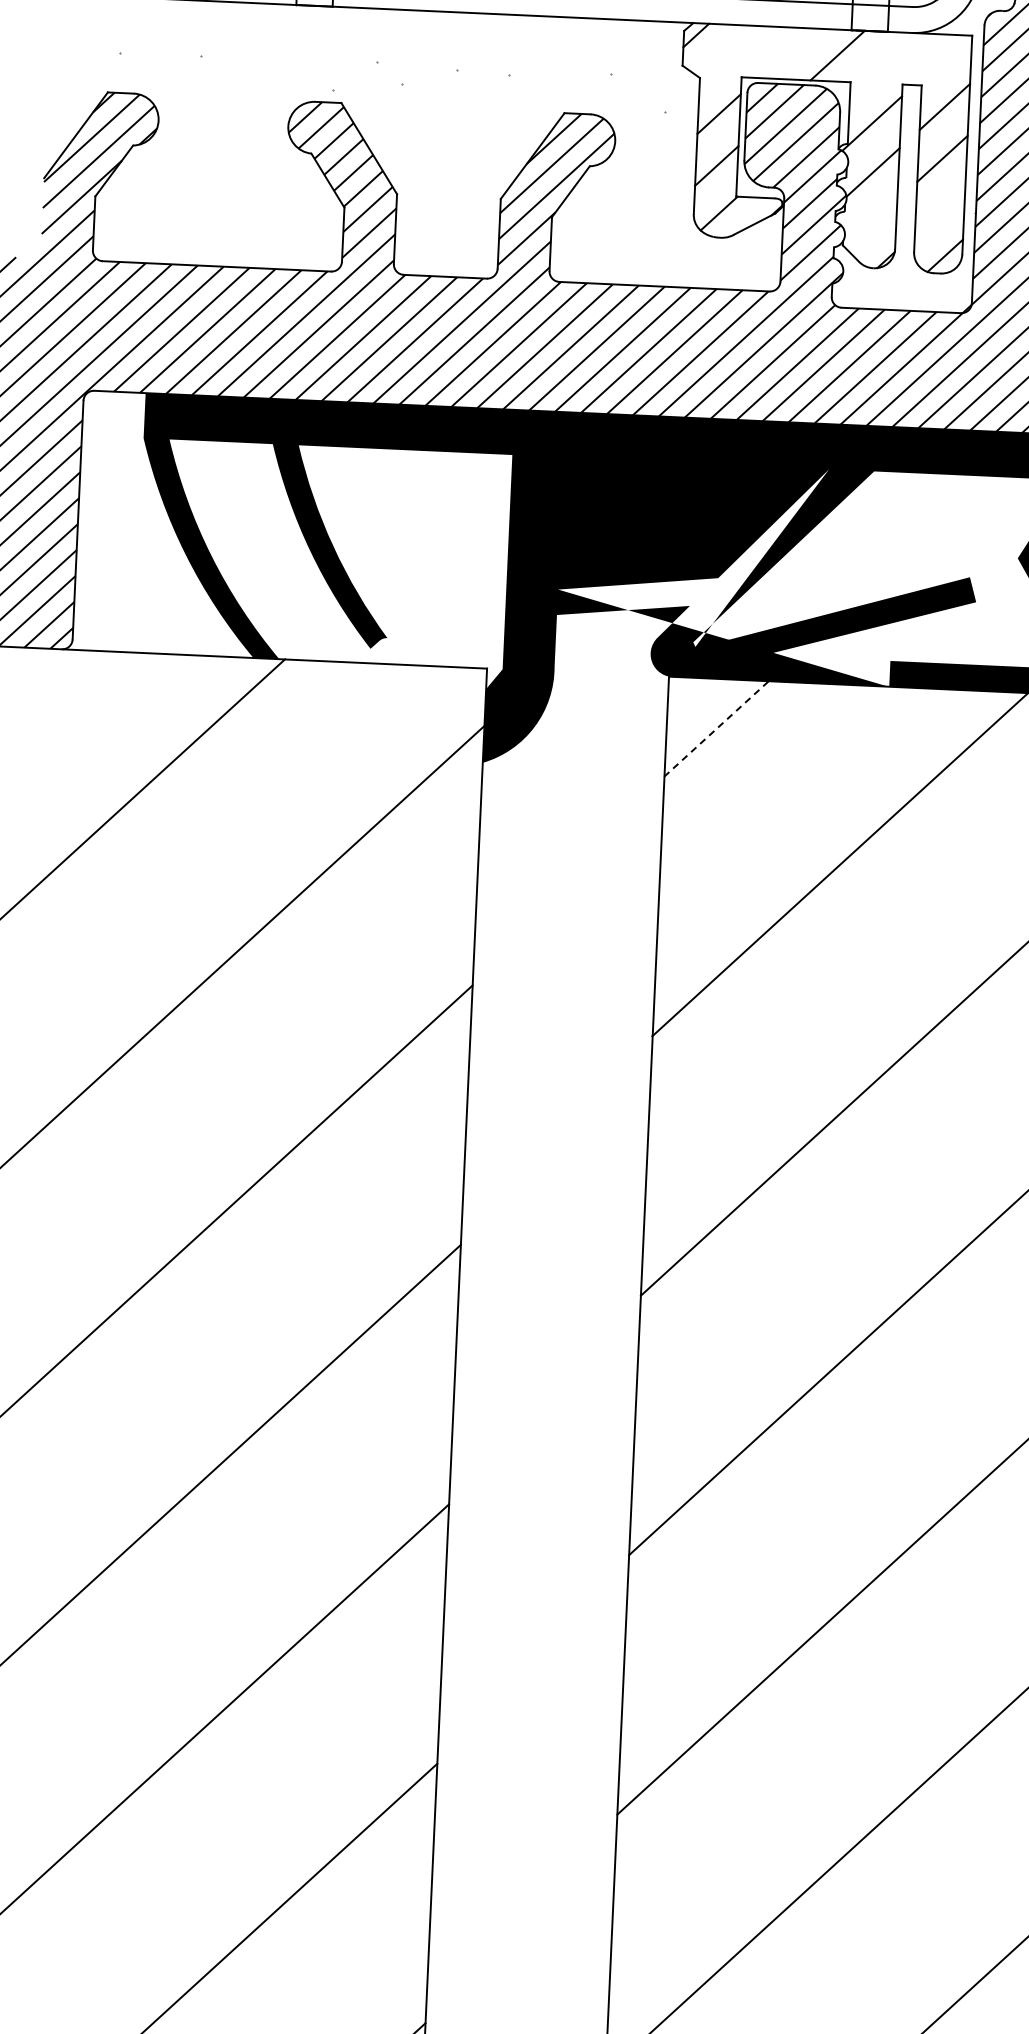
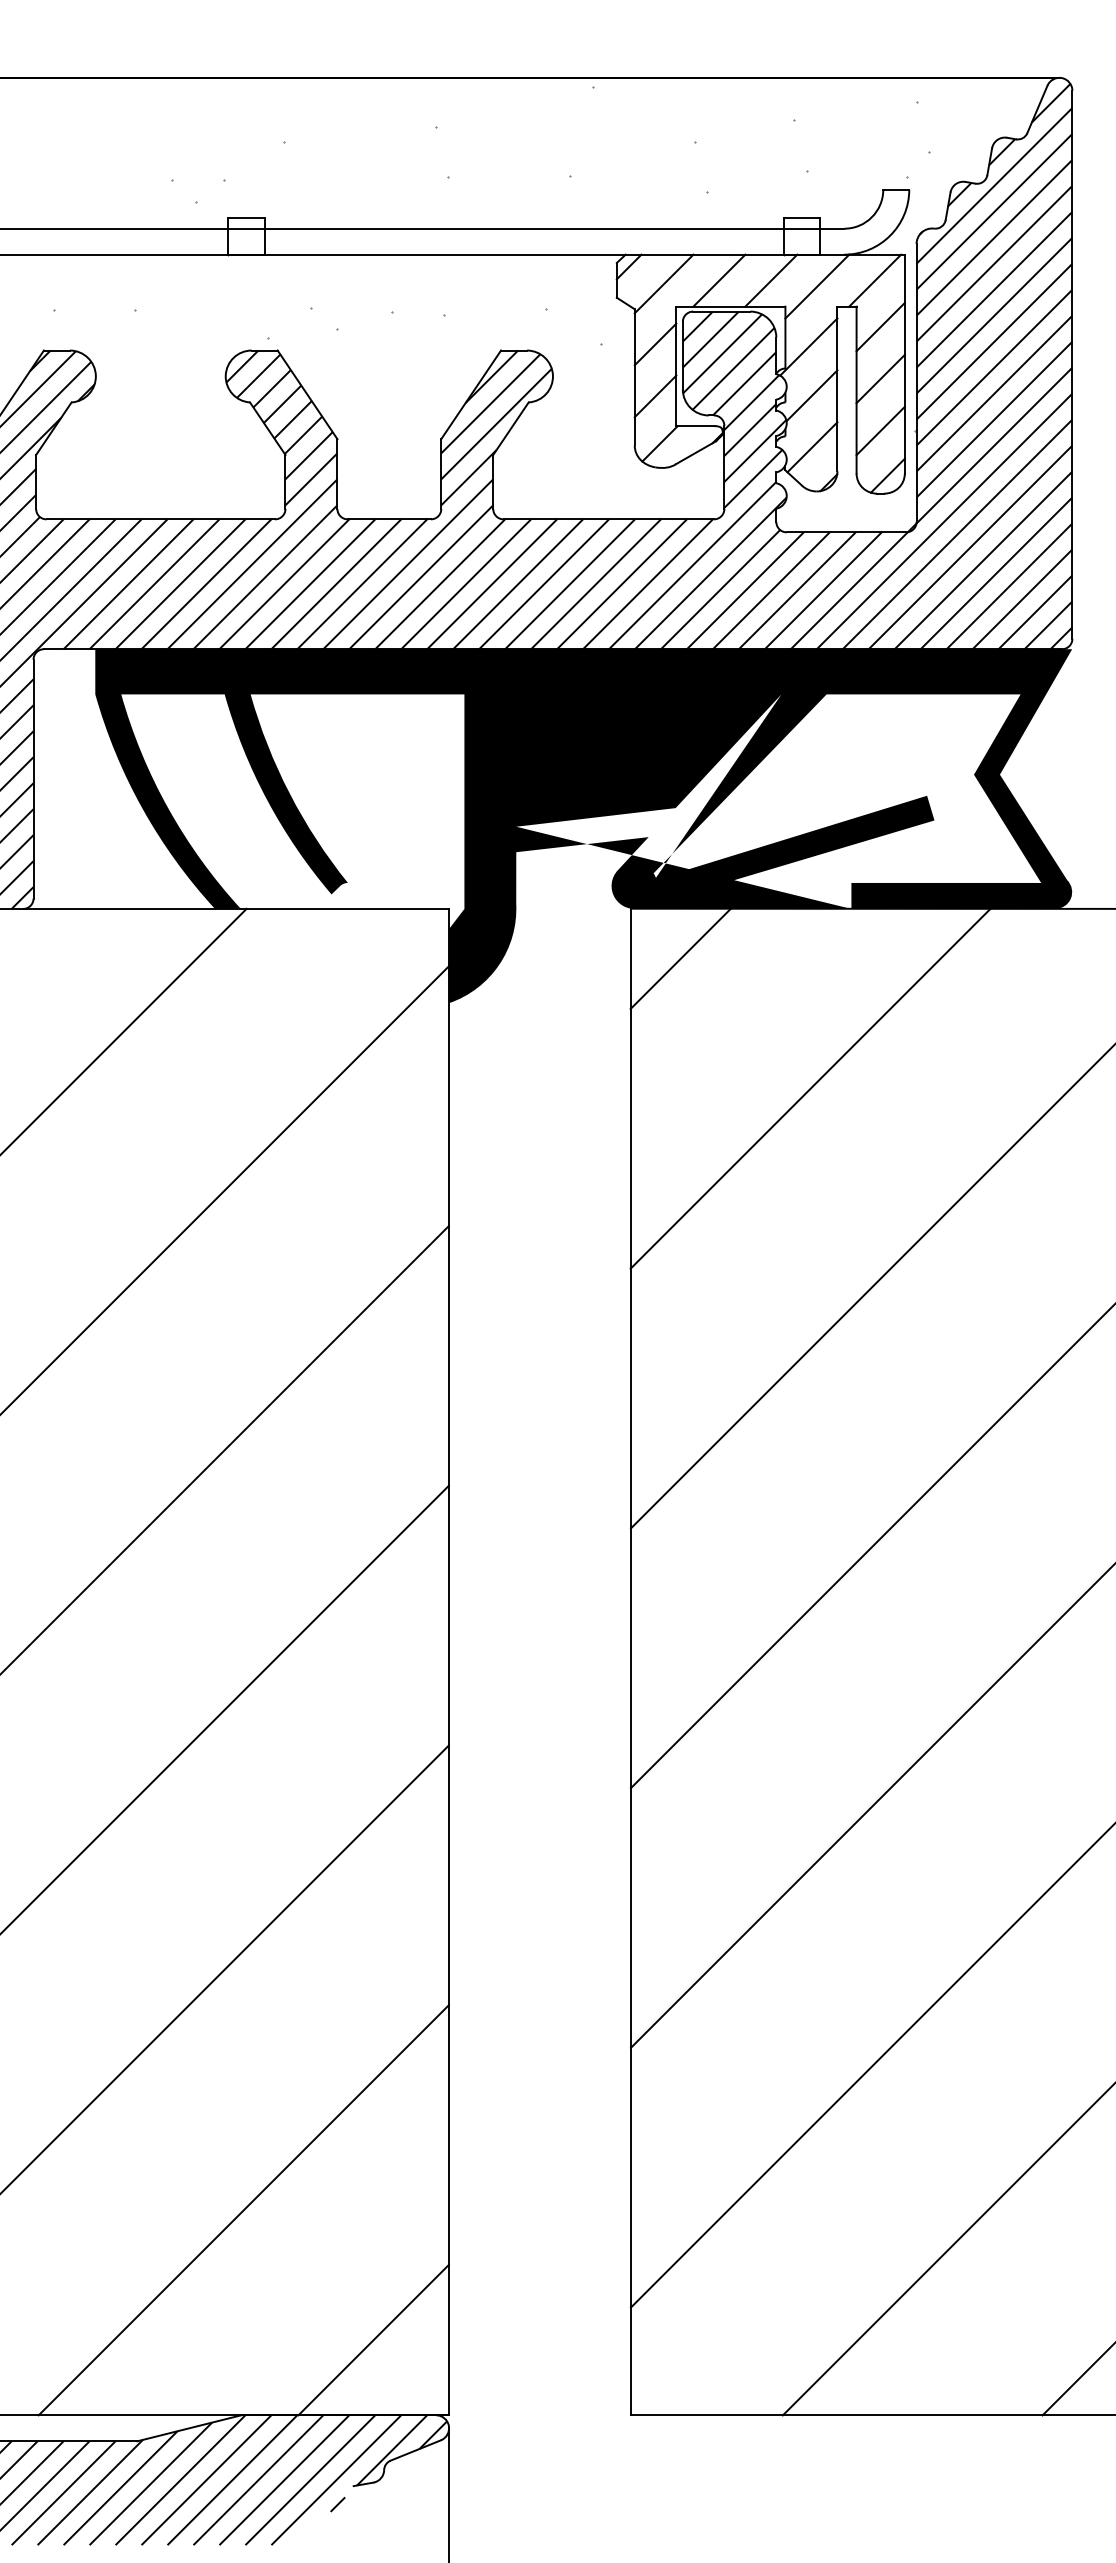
line: (729, 53) -> (663, 283), added
line: (785, 53) -> (719, 280), added
line: (941, 60) -> (875, 280), added
line: (883, 63) -> (817, 286), added
line: (939, 210) -> (880, 430), added
line: (871, 224) -> (812, 447), added
line: (716, 728) -> (680, 958), dashed -> solid

